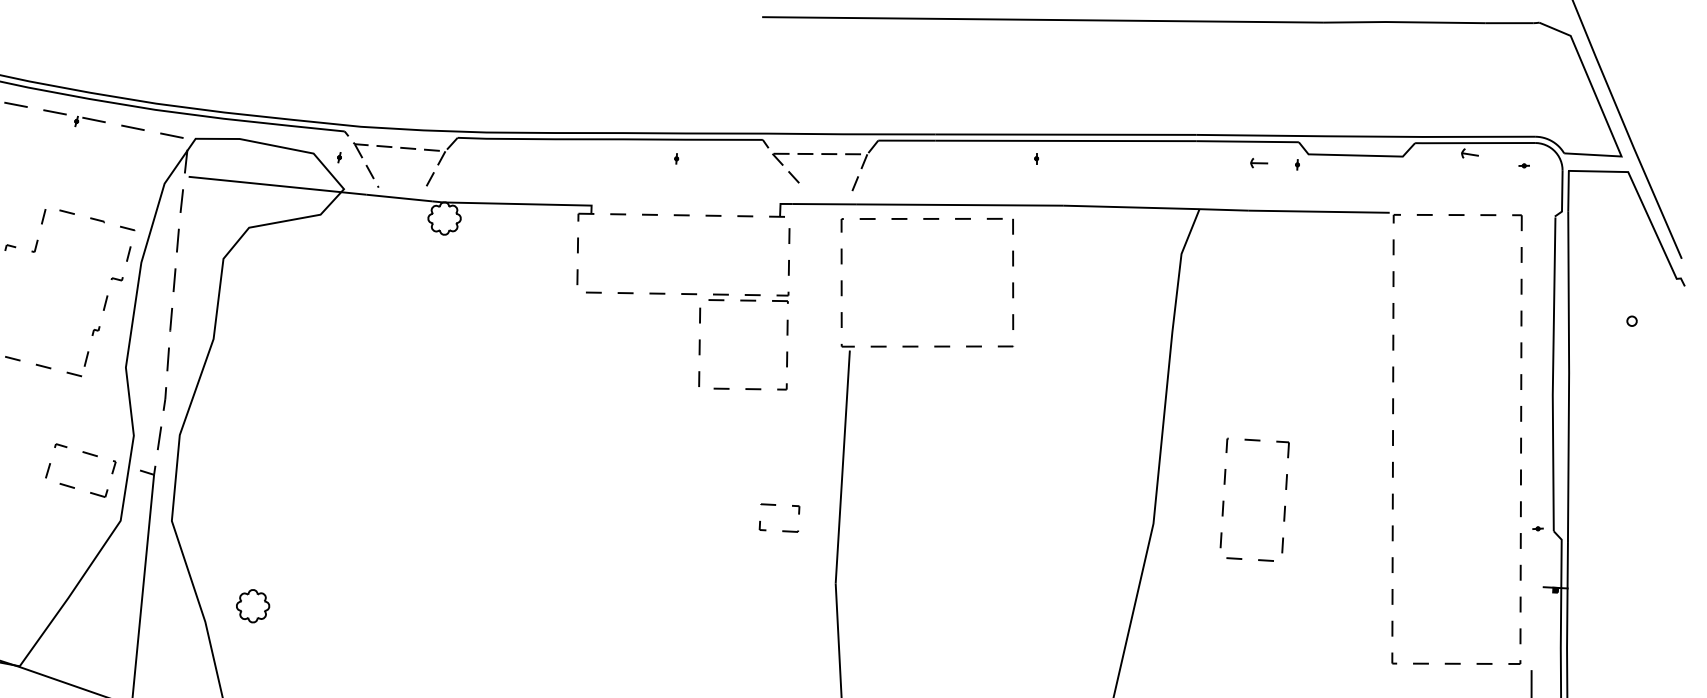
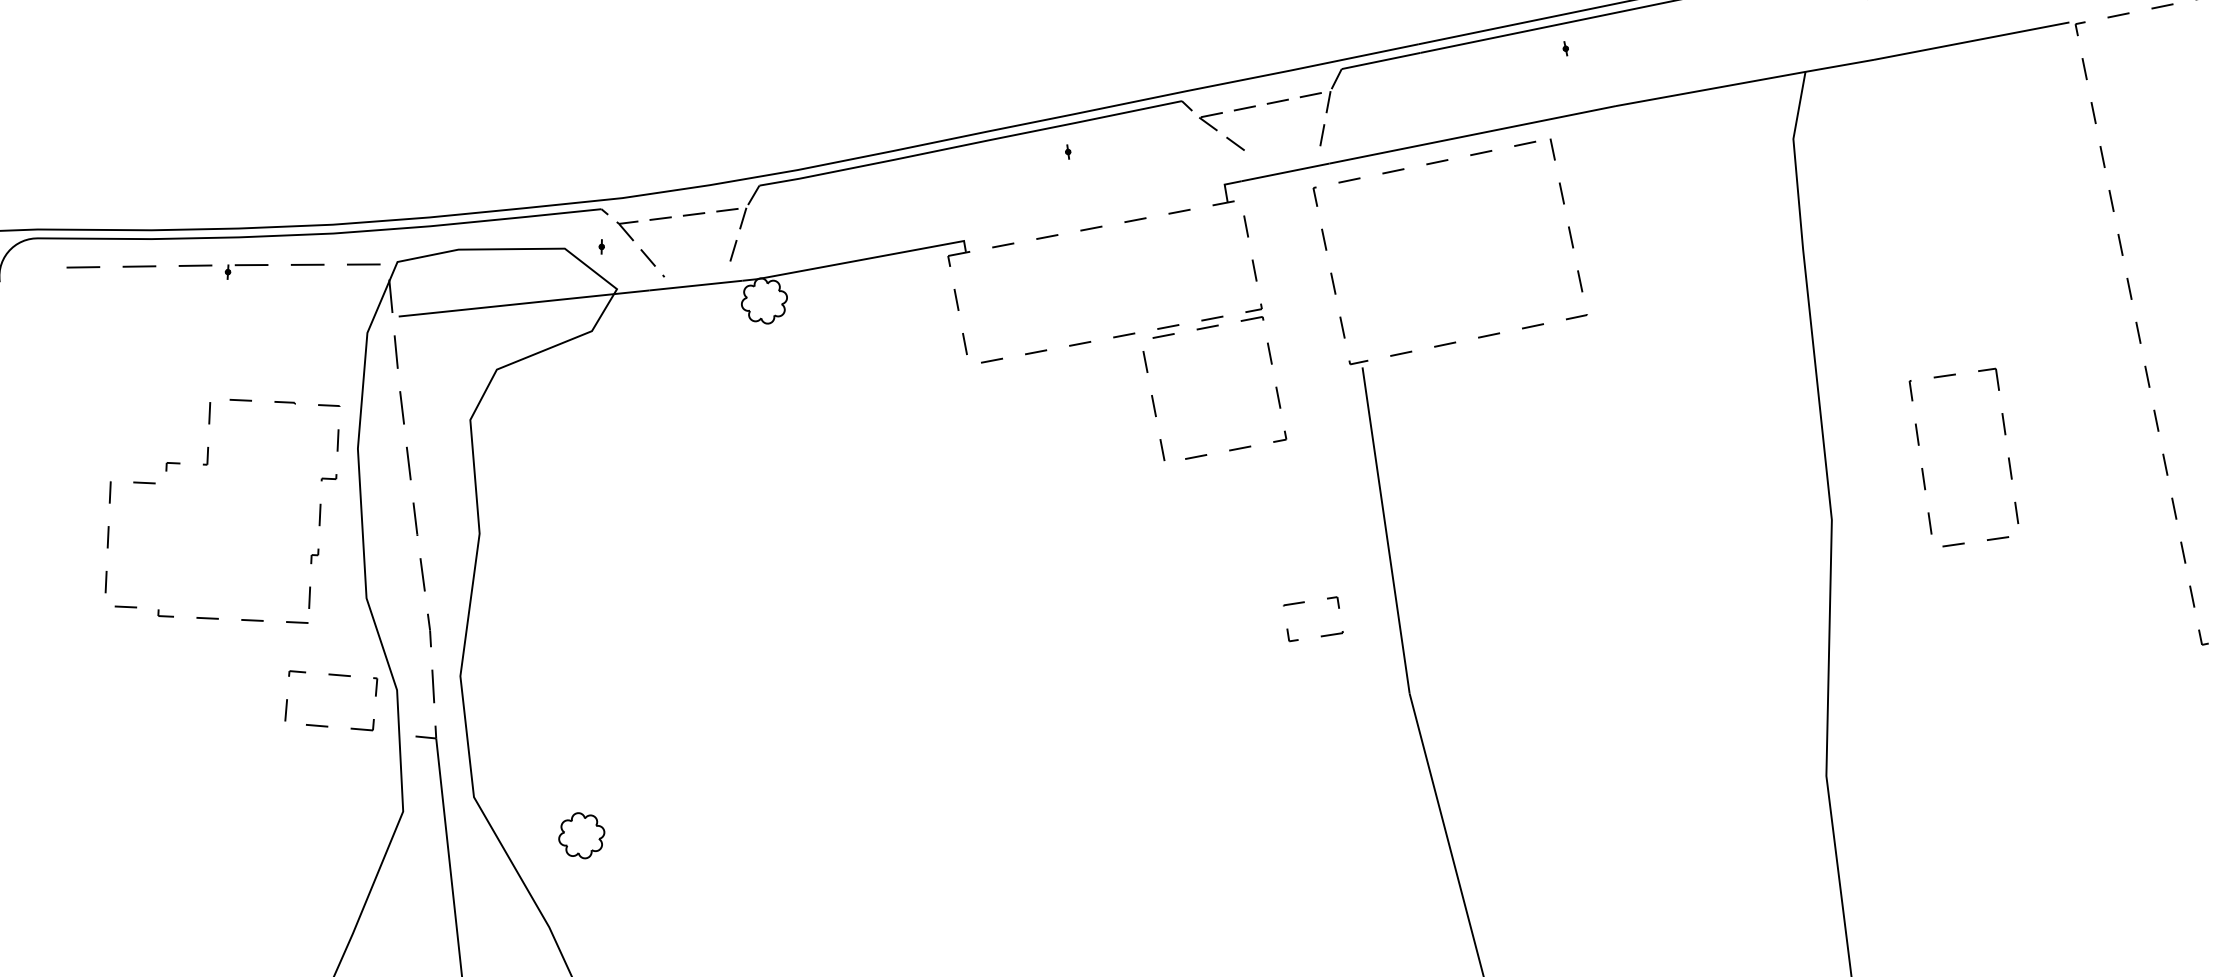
part: (83, 453) -> (330, 676), moved
part: (253, 606) -> (582, 836), moved

